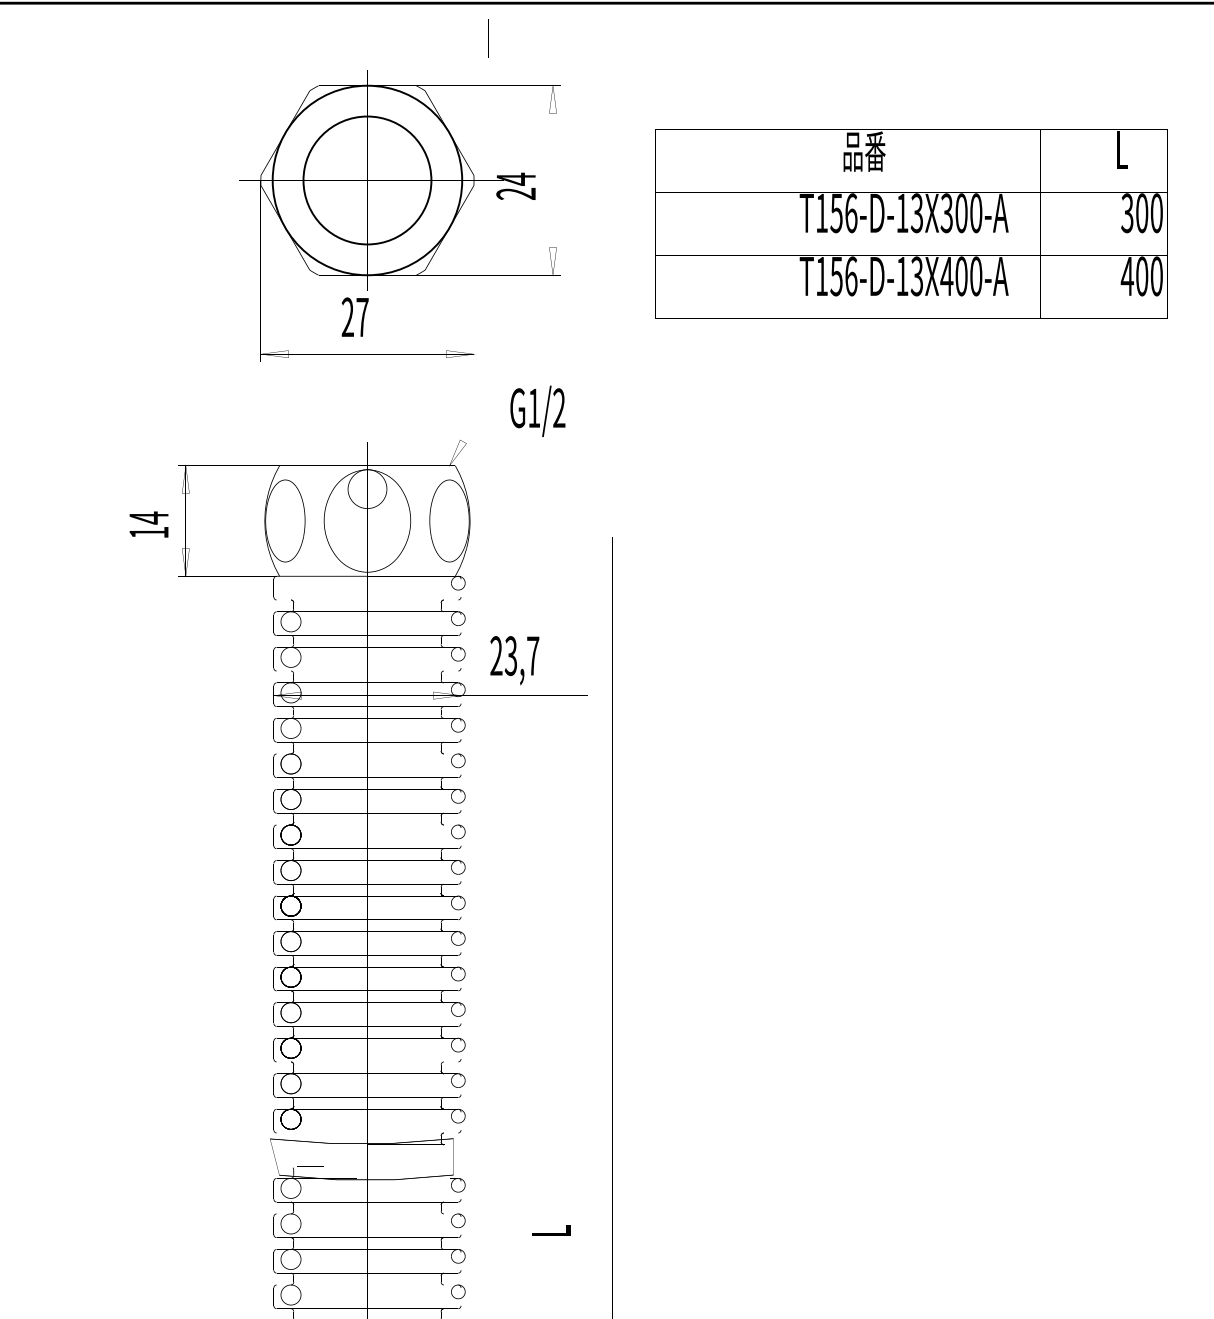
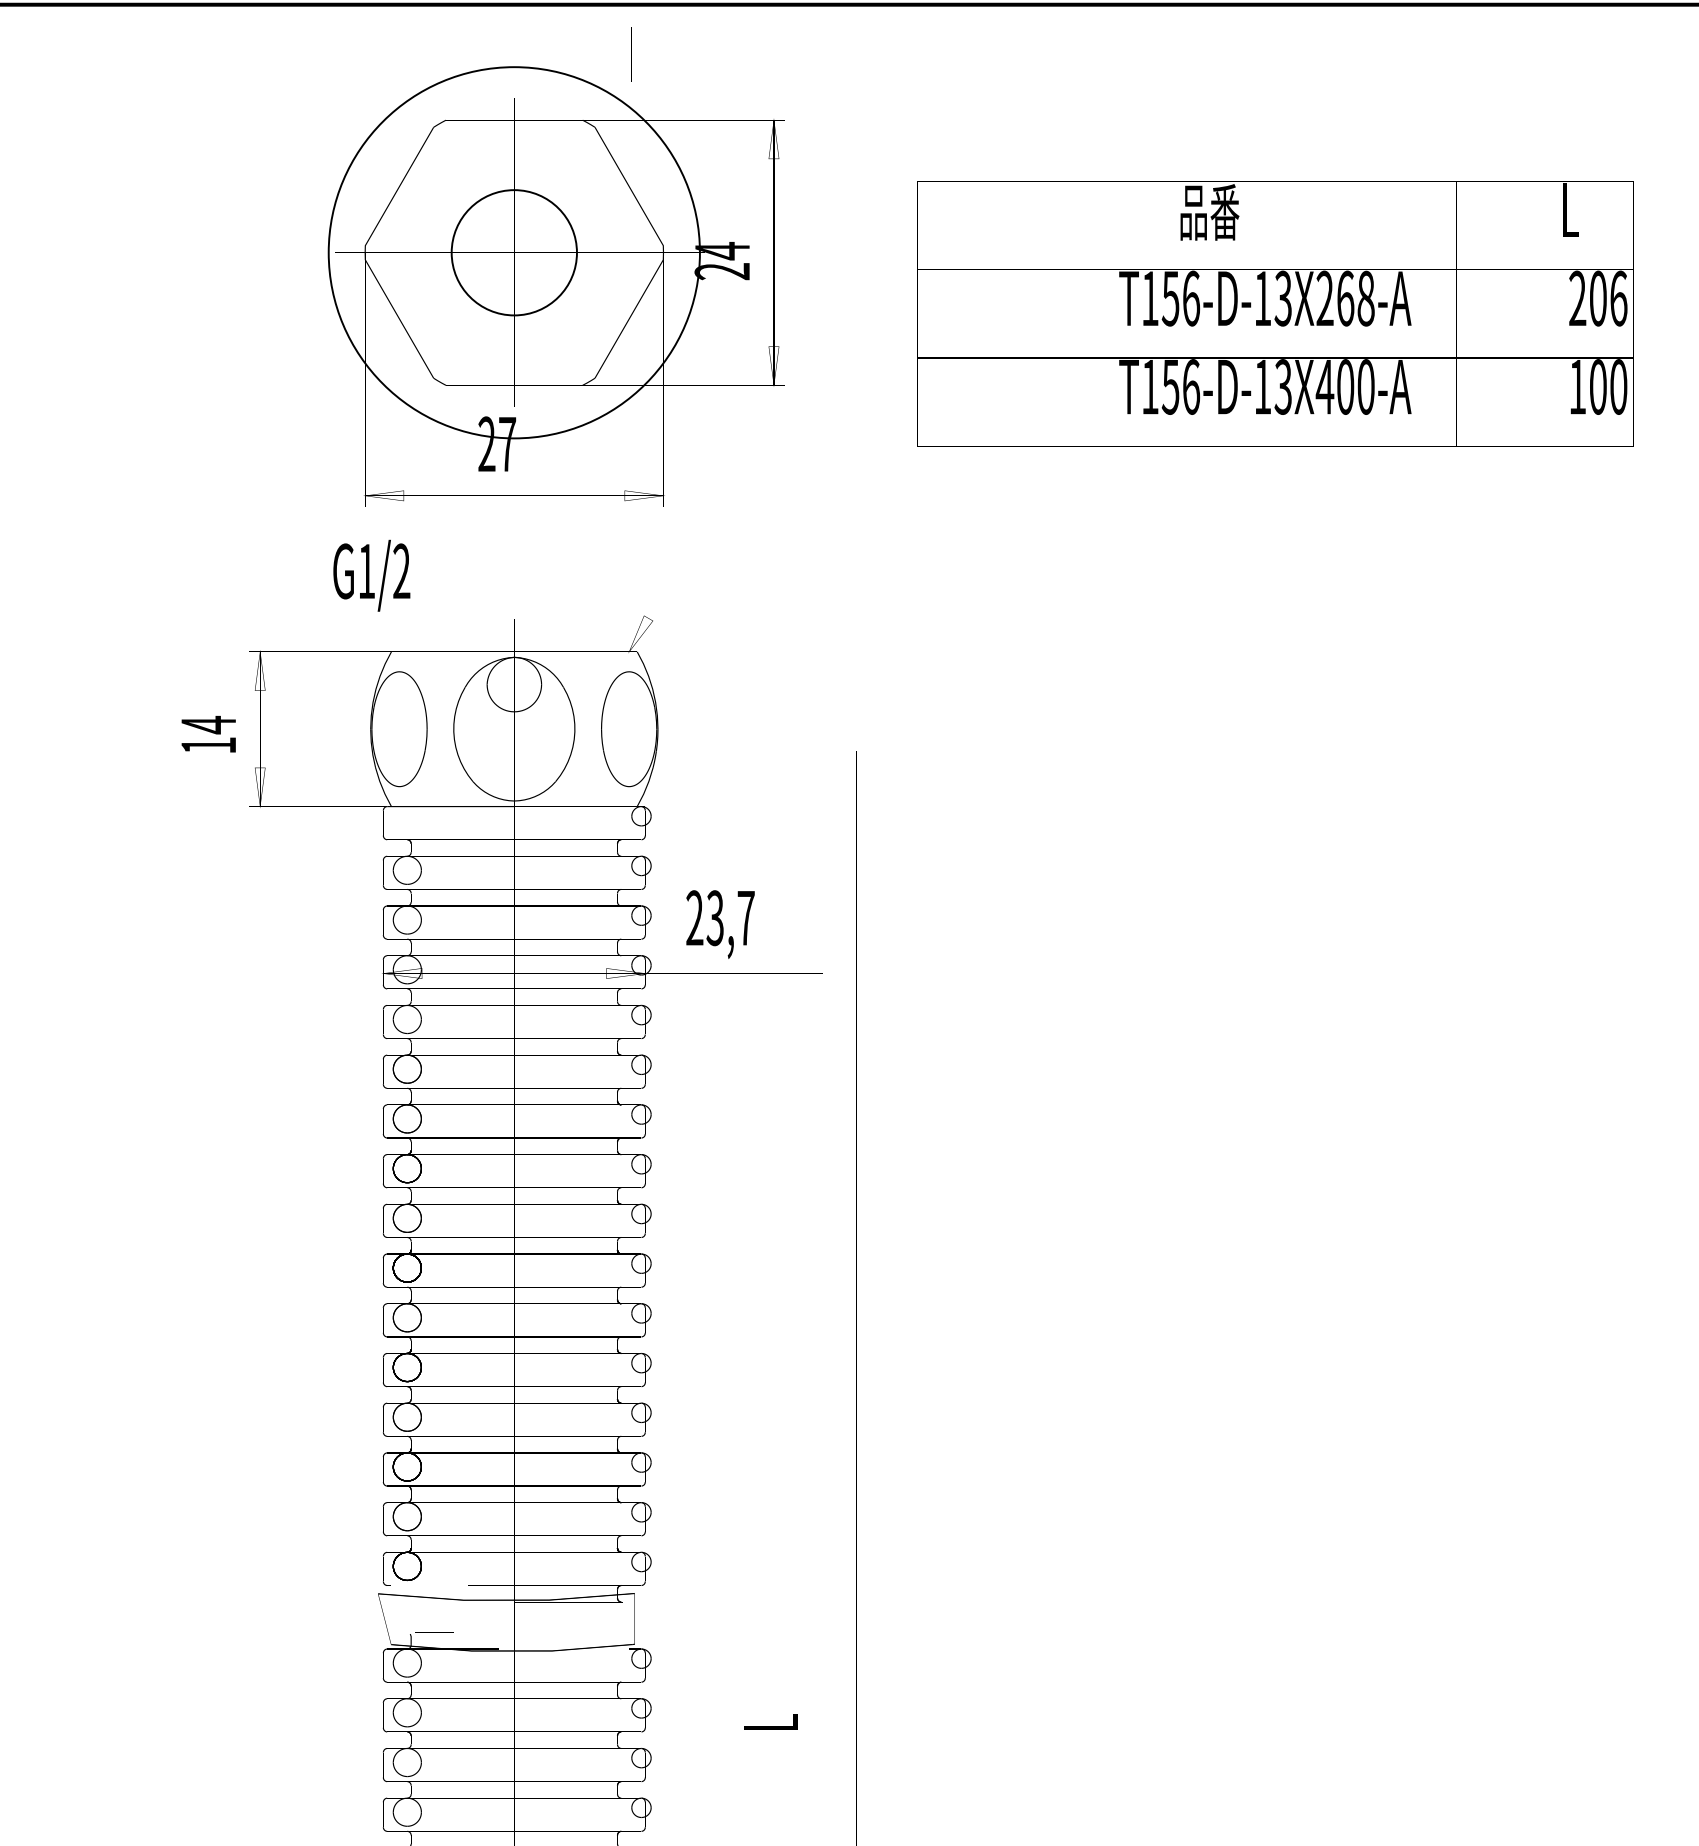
line: (488, 38) -> (631, 54), moved
circle: (366, 180) -> (513, 252), size x0.7
circle: (366, 180) -> (513, 252), size x1.4
text: (961, 213) -> (1345, 298), T156-D-13X300-A -> T156-D-13X268-A
text: (1141, 213) -> (1597, 298), 300 -> 206
text: (1127, 276) -> (1577, 387), 400 -> 100
text: (537, 411) -> (371, 575), moved

